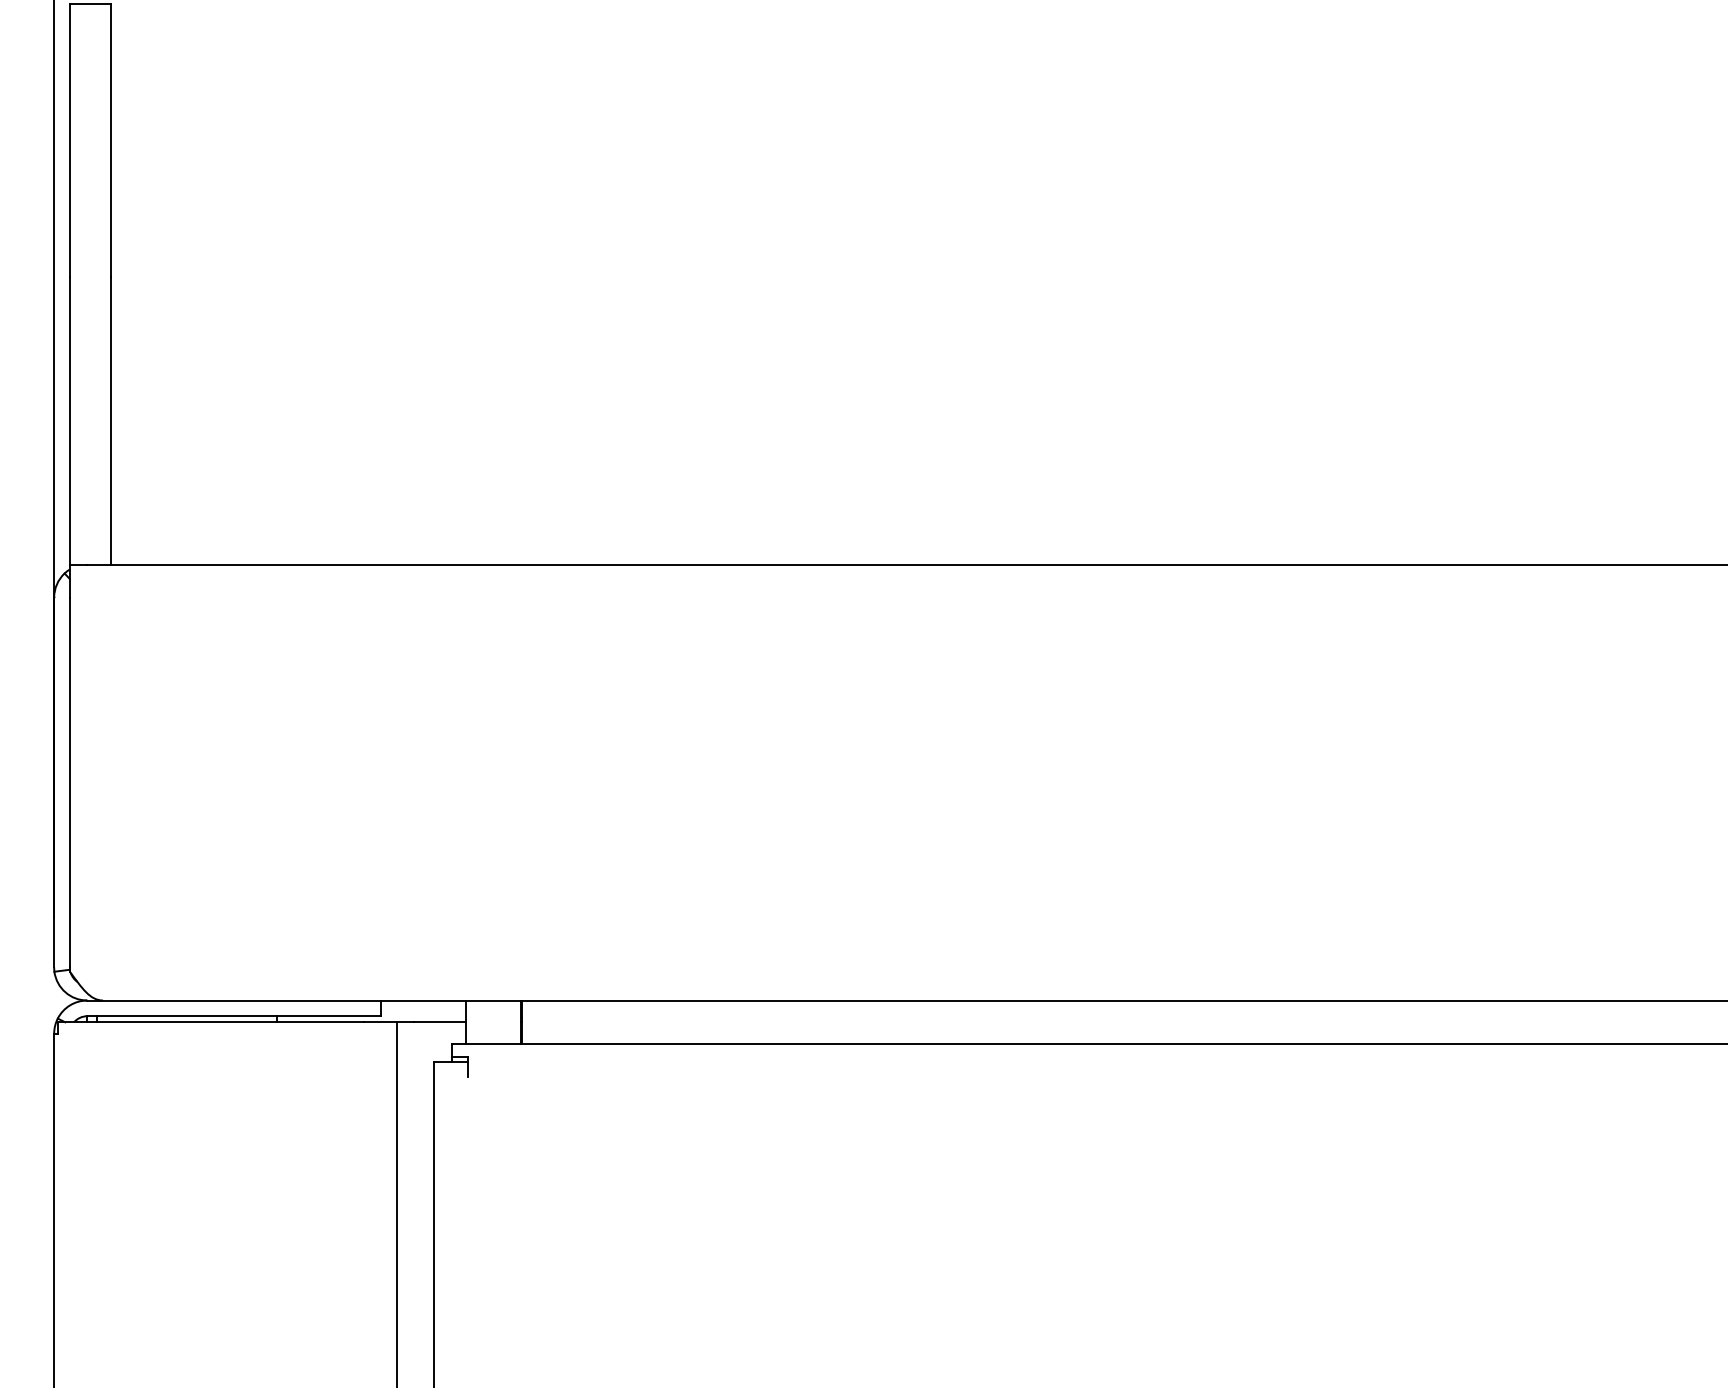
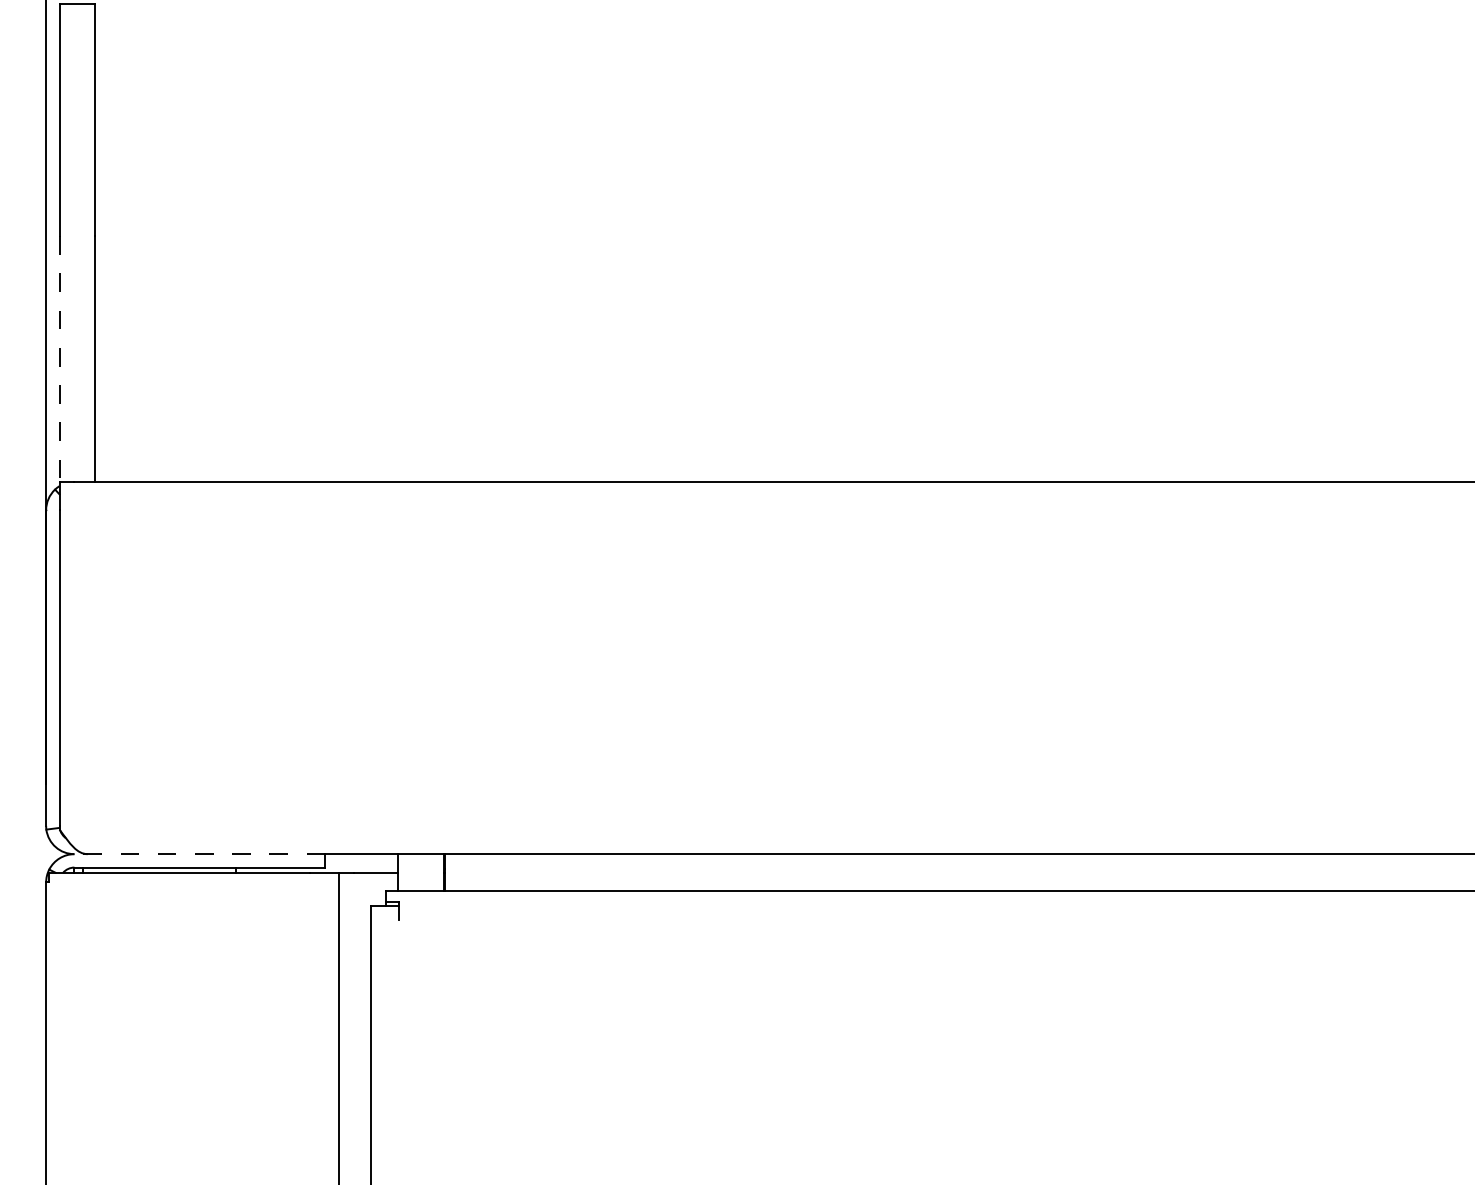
line: (69, 420) -> (59, 359), solid -> dashed
line: (234, 1000) -> (200, 854), solid -> dashed

